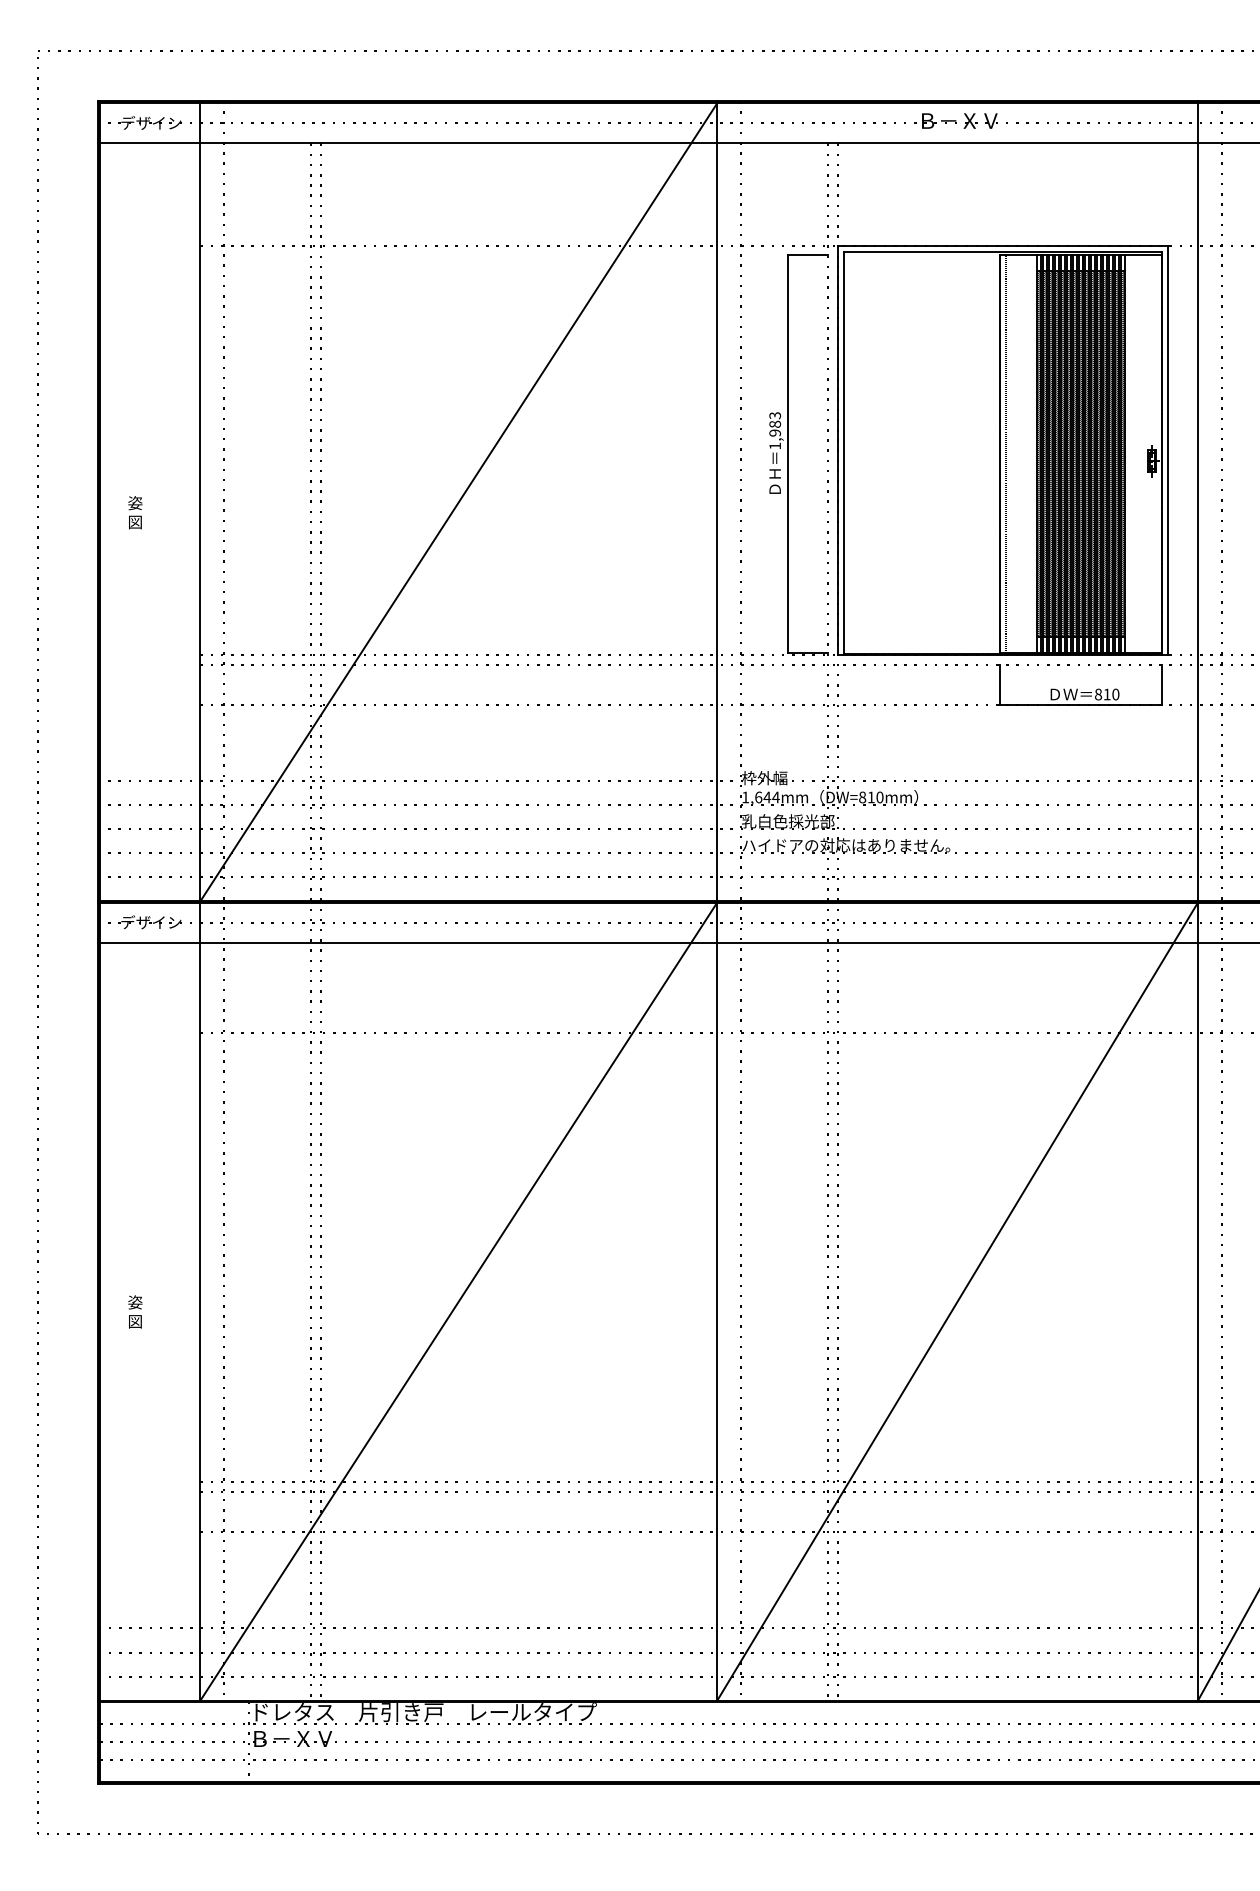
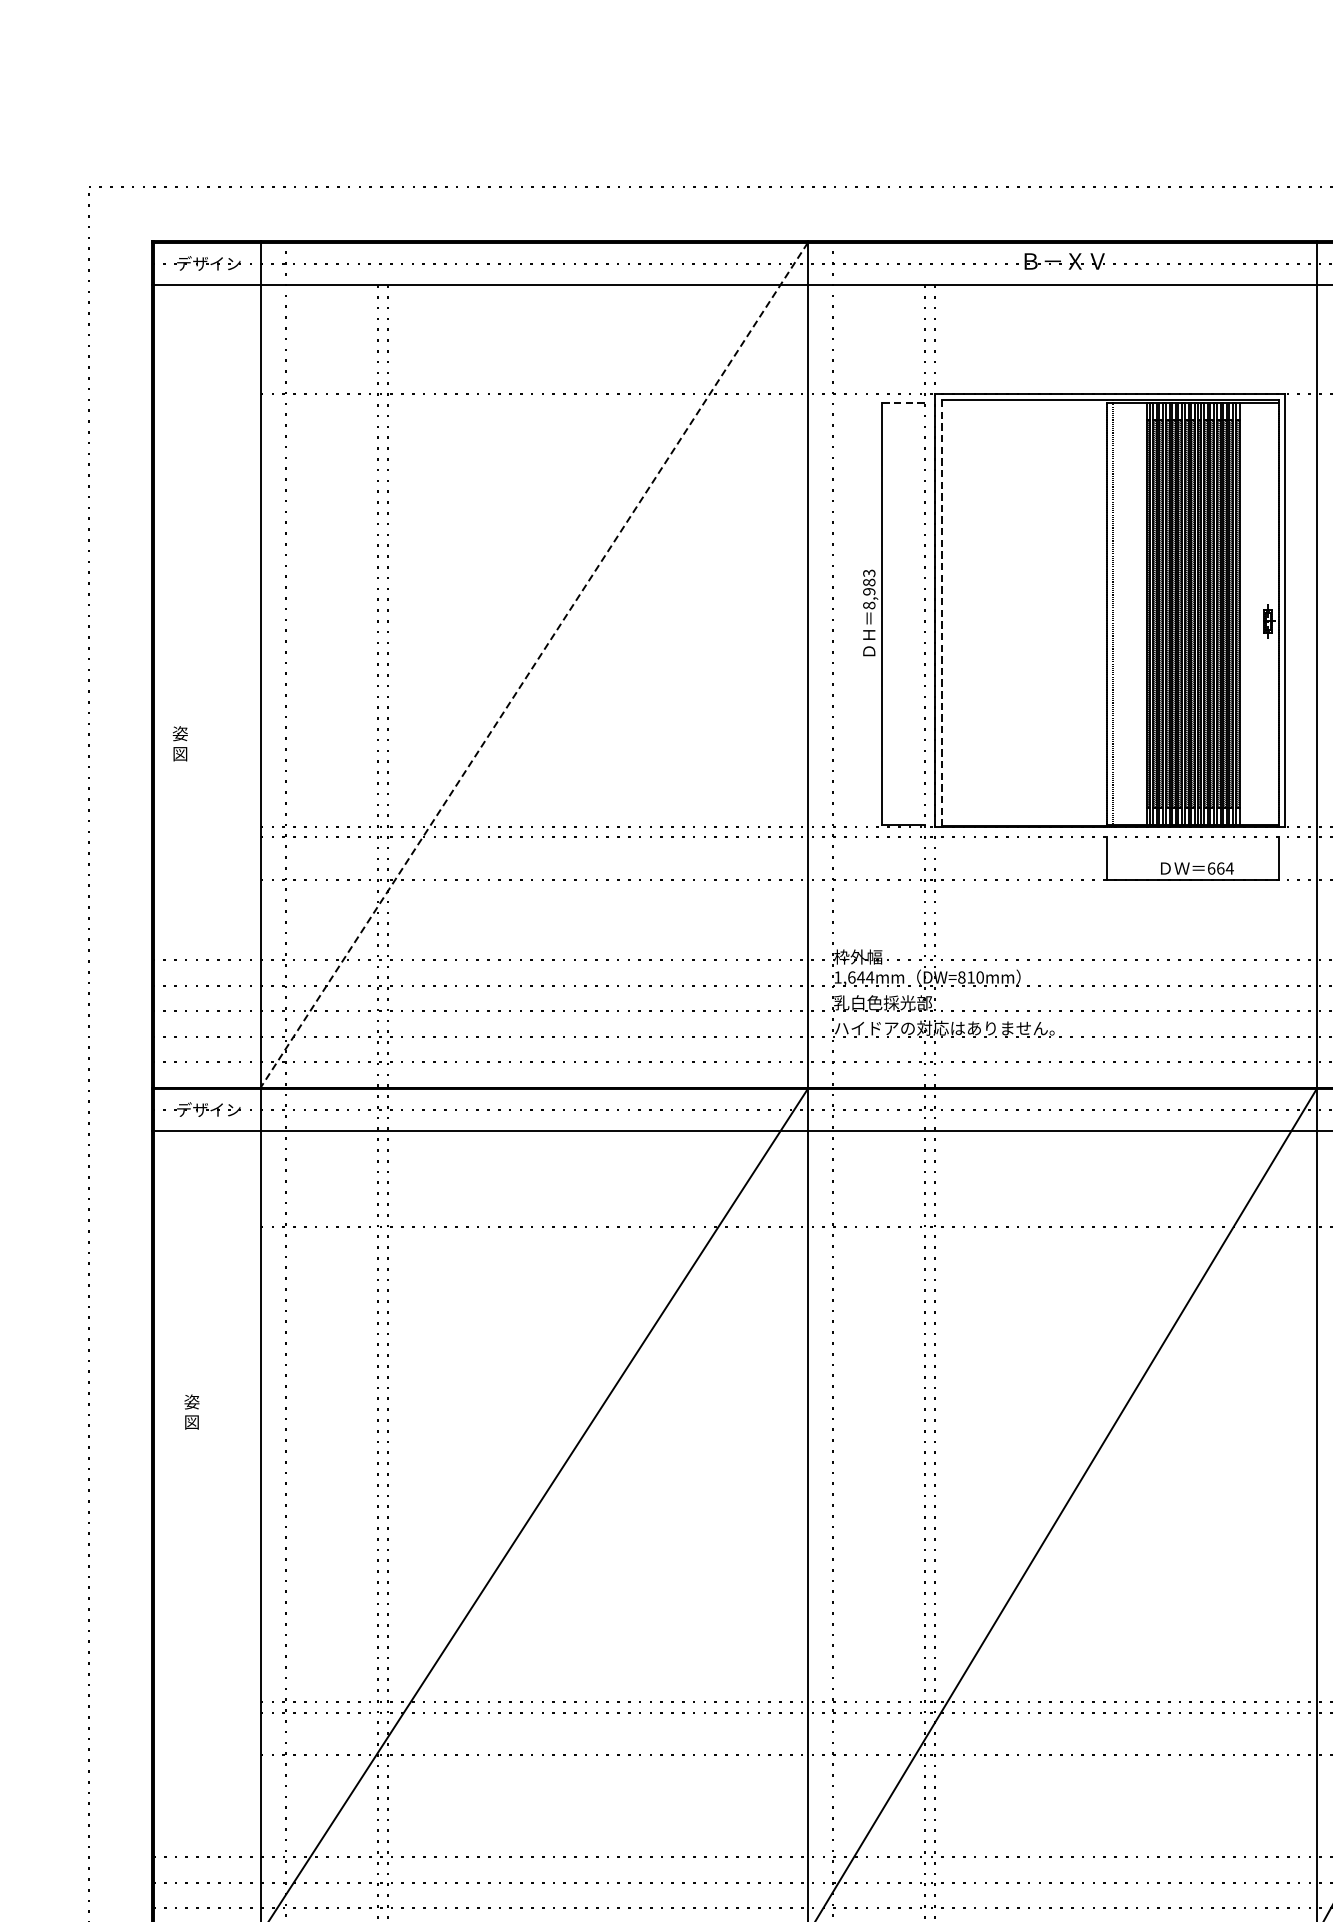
line: (808, 255) -> (904, 403), solid -> dashed
text: (775, 445) -> (869, 604), 1,983 -> 8,983
line: (843, 453) -> (941, 613), solid -> dashed
line: (458, 502) -> (534, 665), solid -> dashed
text: (135, 512) -> (180, 743), moved
text: (1107, 694) -> (1221, 868), 810 -> 664
text: (135, 1311) -> (192, 1411), moved

